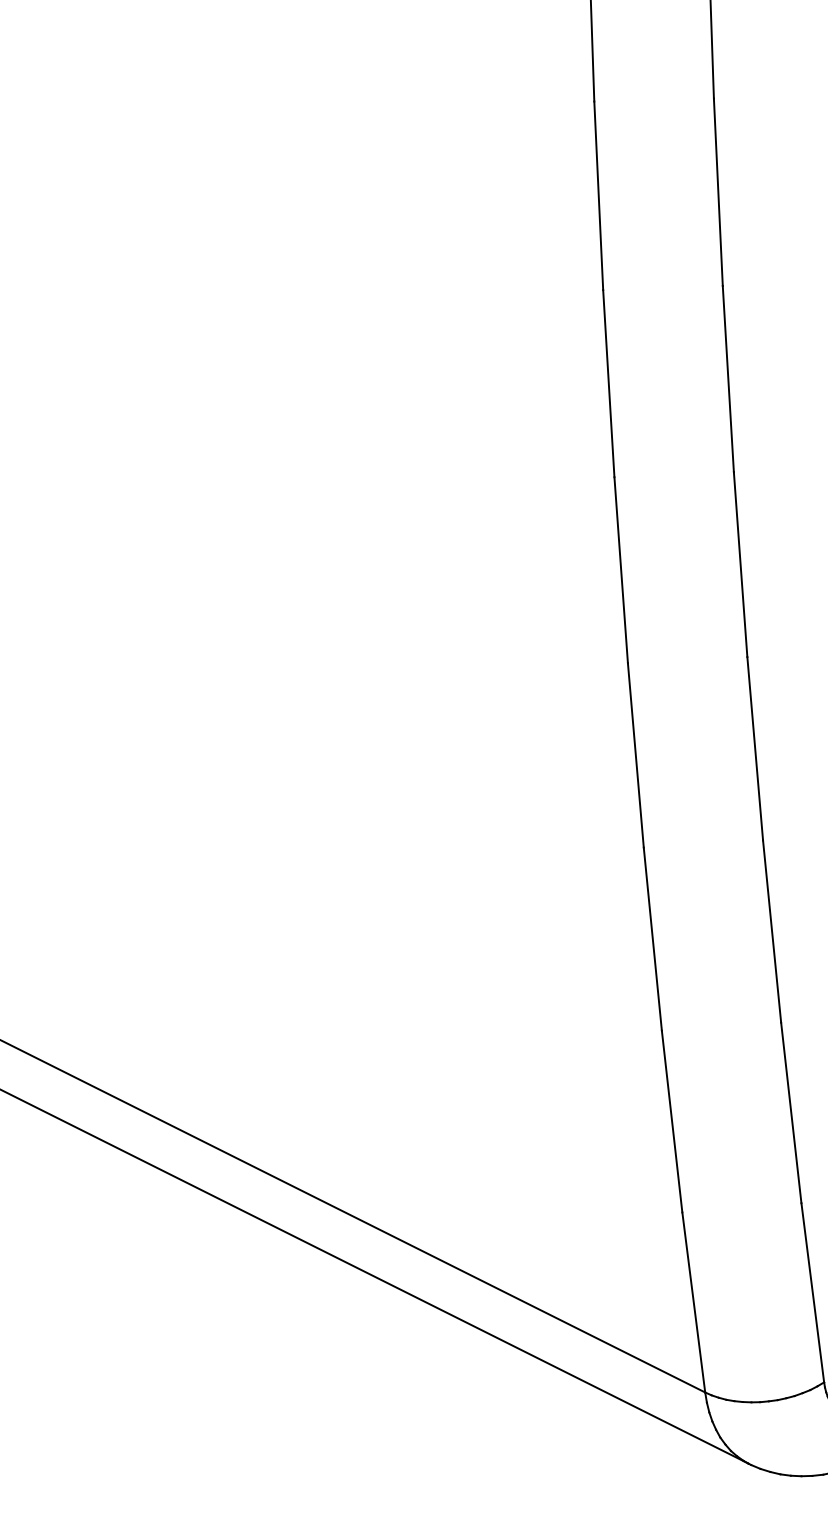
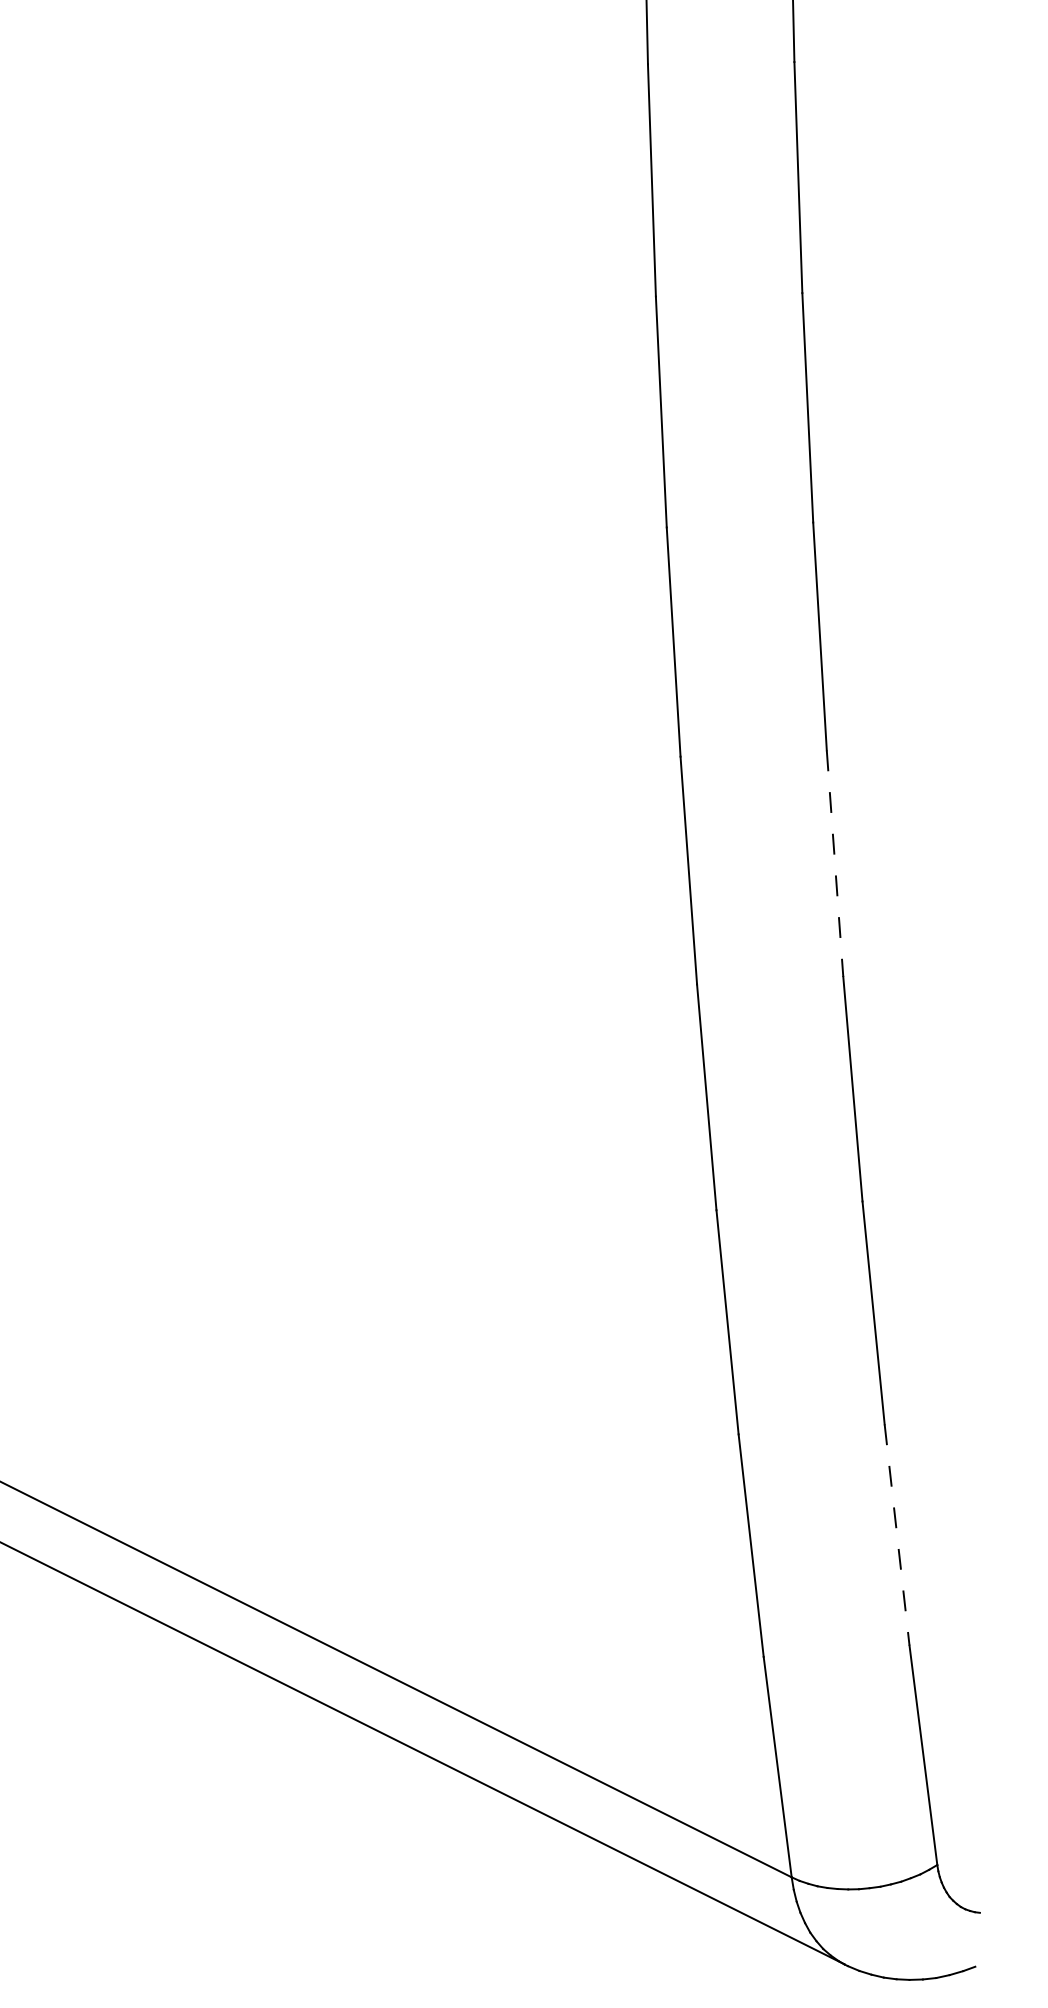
line: (740, 564) -> (835, 863), solid -> dashed
line: (791, 1113) -> (897, 1535), solid -> dashed

